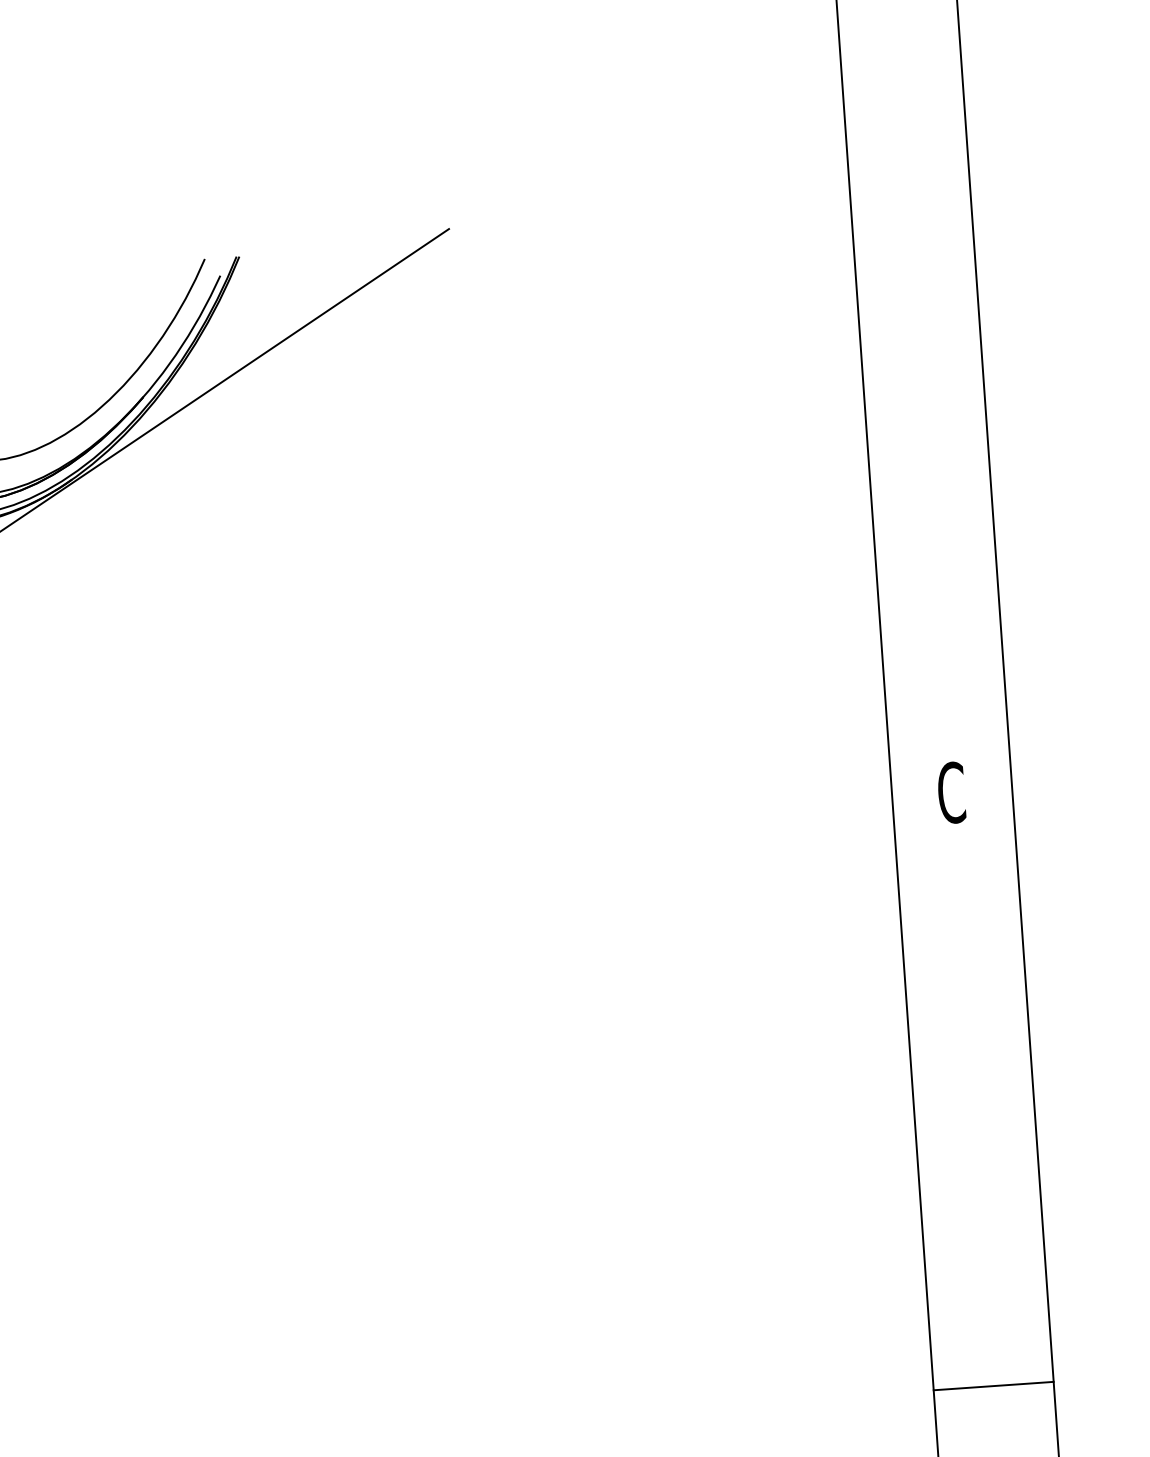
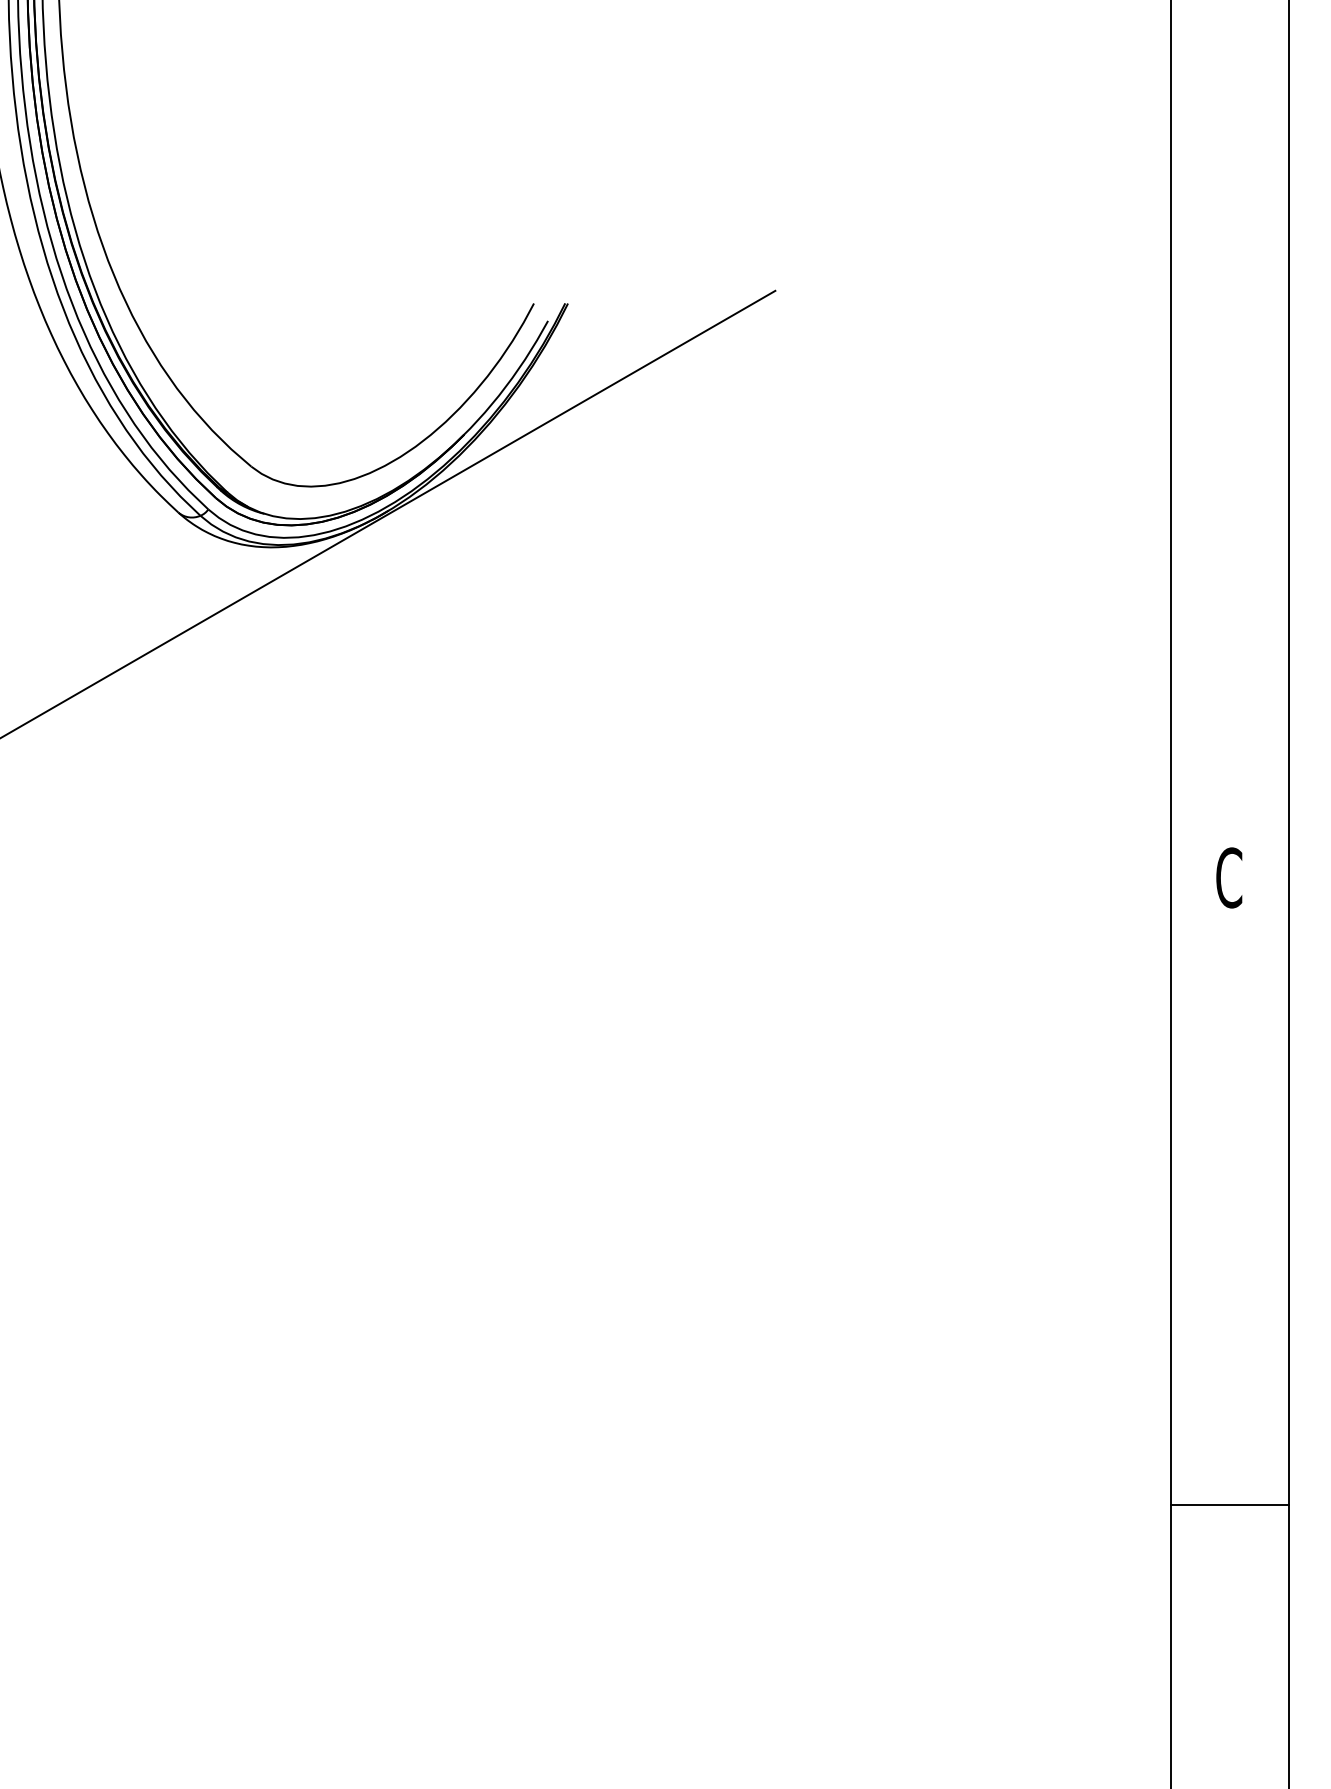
line: (993, 1386) -> (1229, 1505), moved

